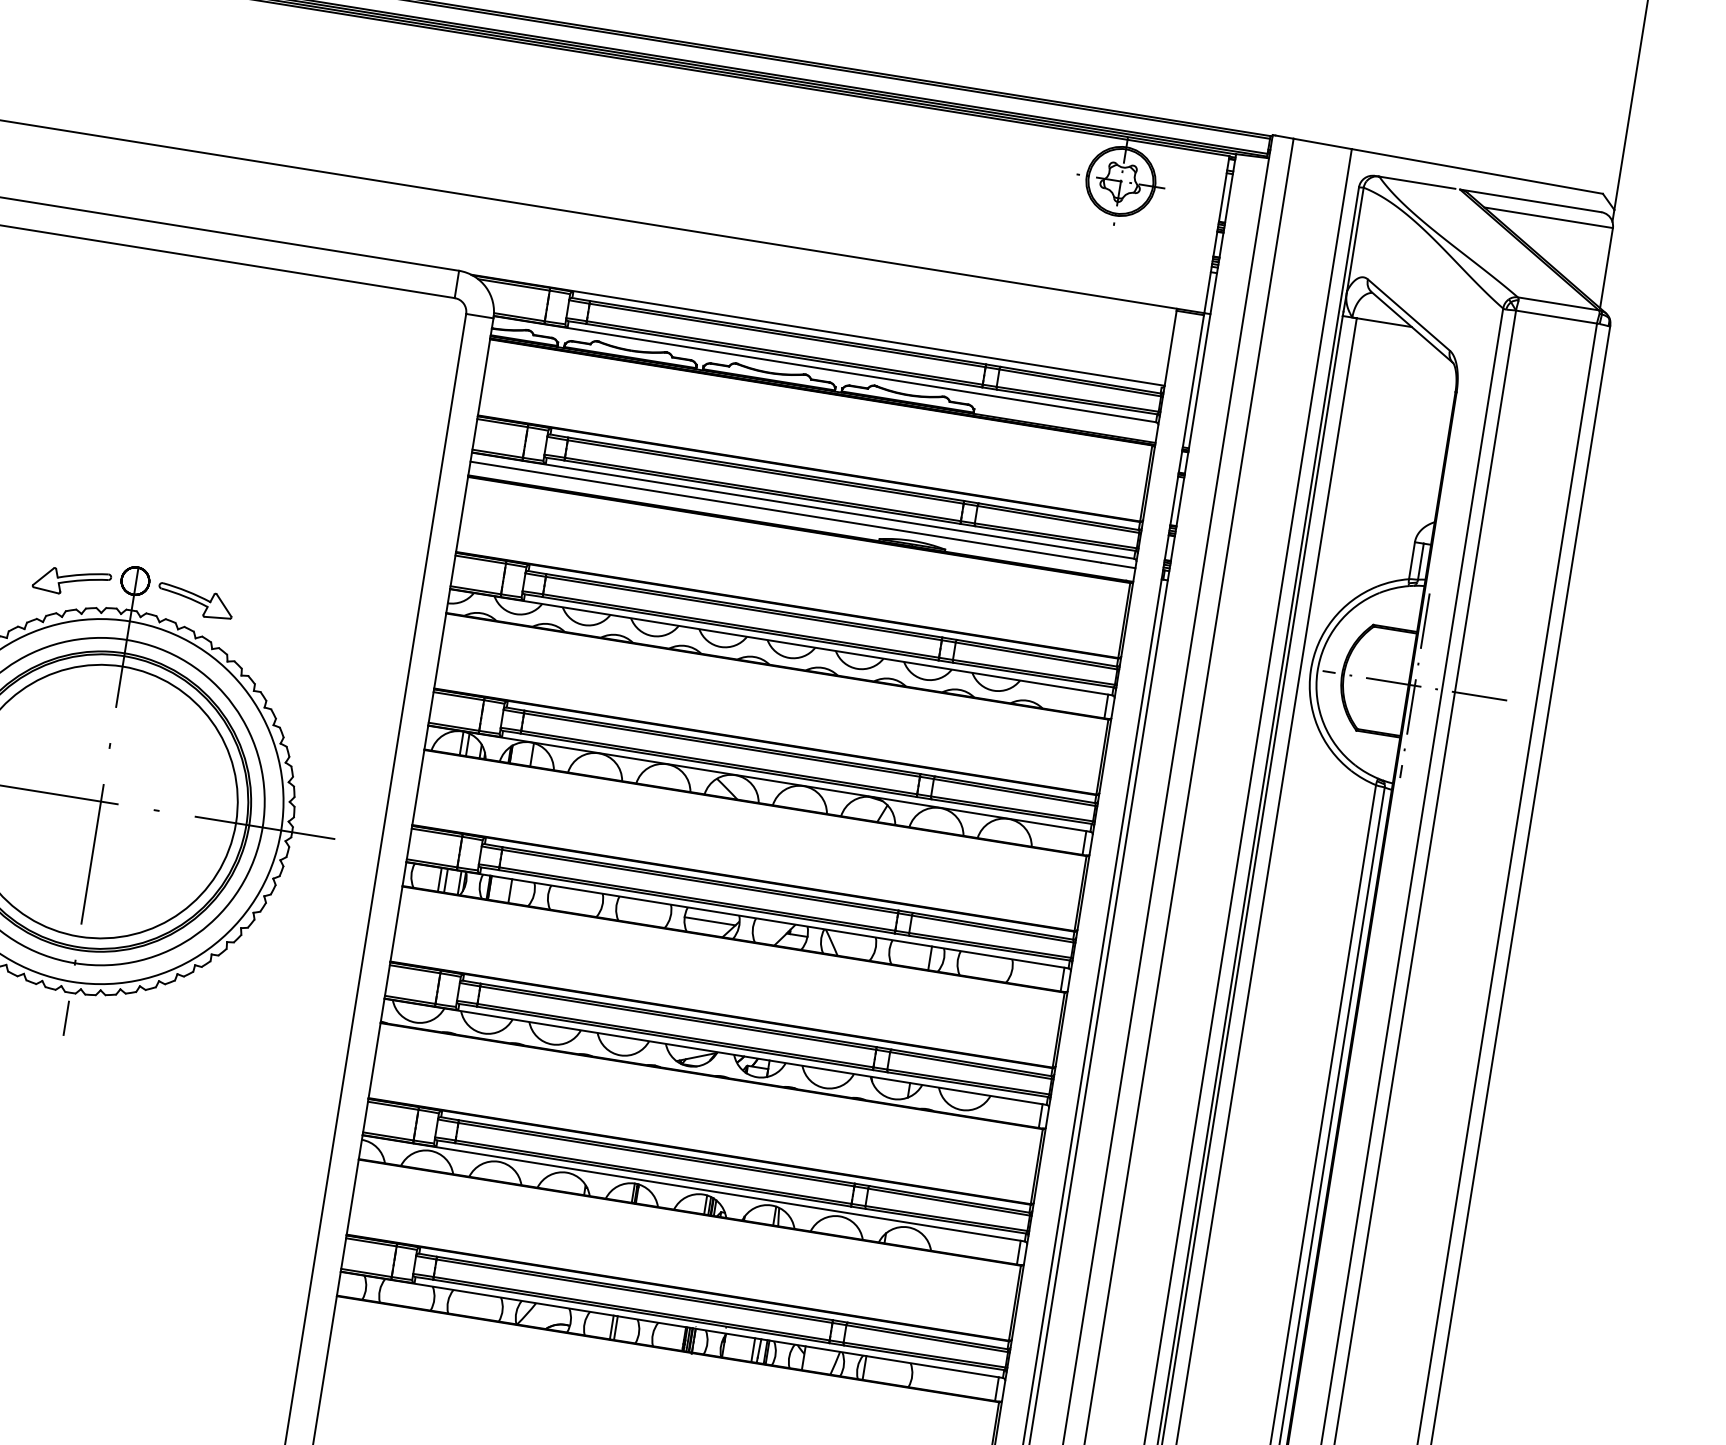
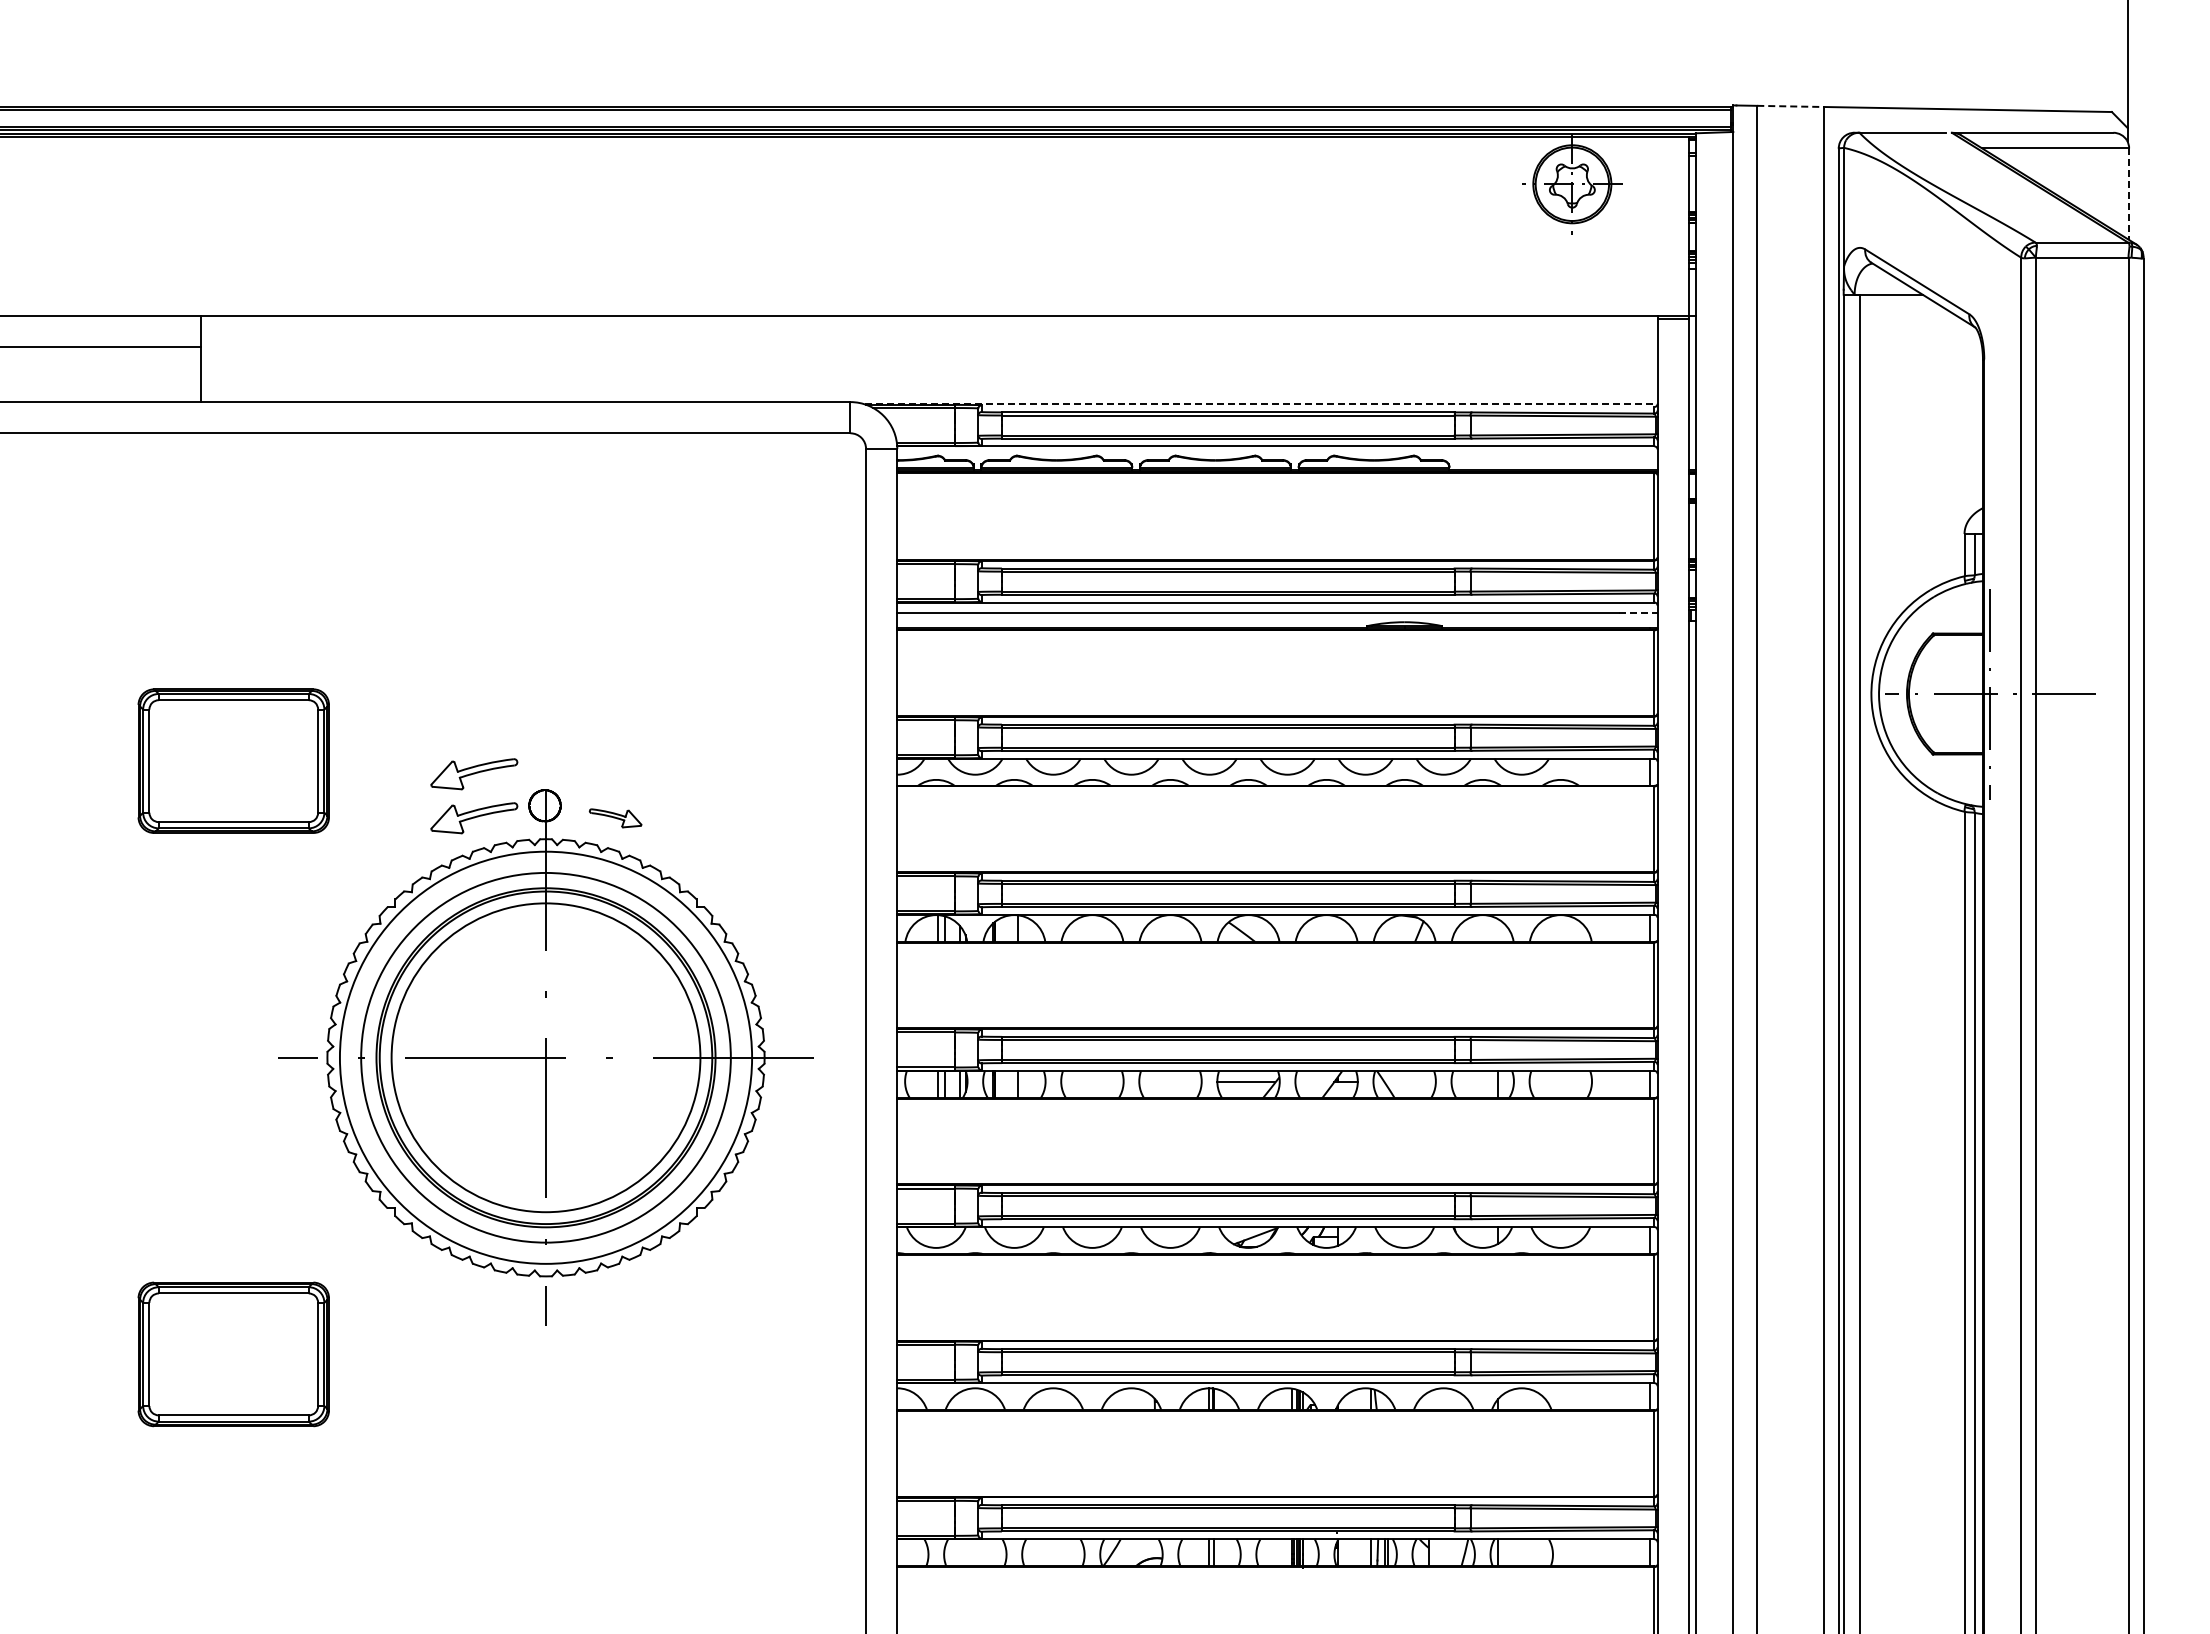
line: (1323, 144) -> (1791, 106), solid -> dashed
line: (1606, 268) -> (2129, 194), solid -> dashed
line: (818, 330) -> (1261, 404), solid -> dashed
part: (78, 543) -> (474, 774), added
line: (1118, 565) -> (1638, 612), solid -> dashed
part: (195, 602) -> (615, 818), size x0.6

